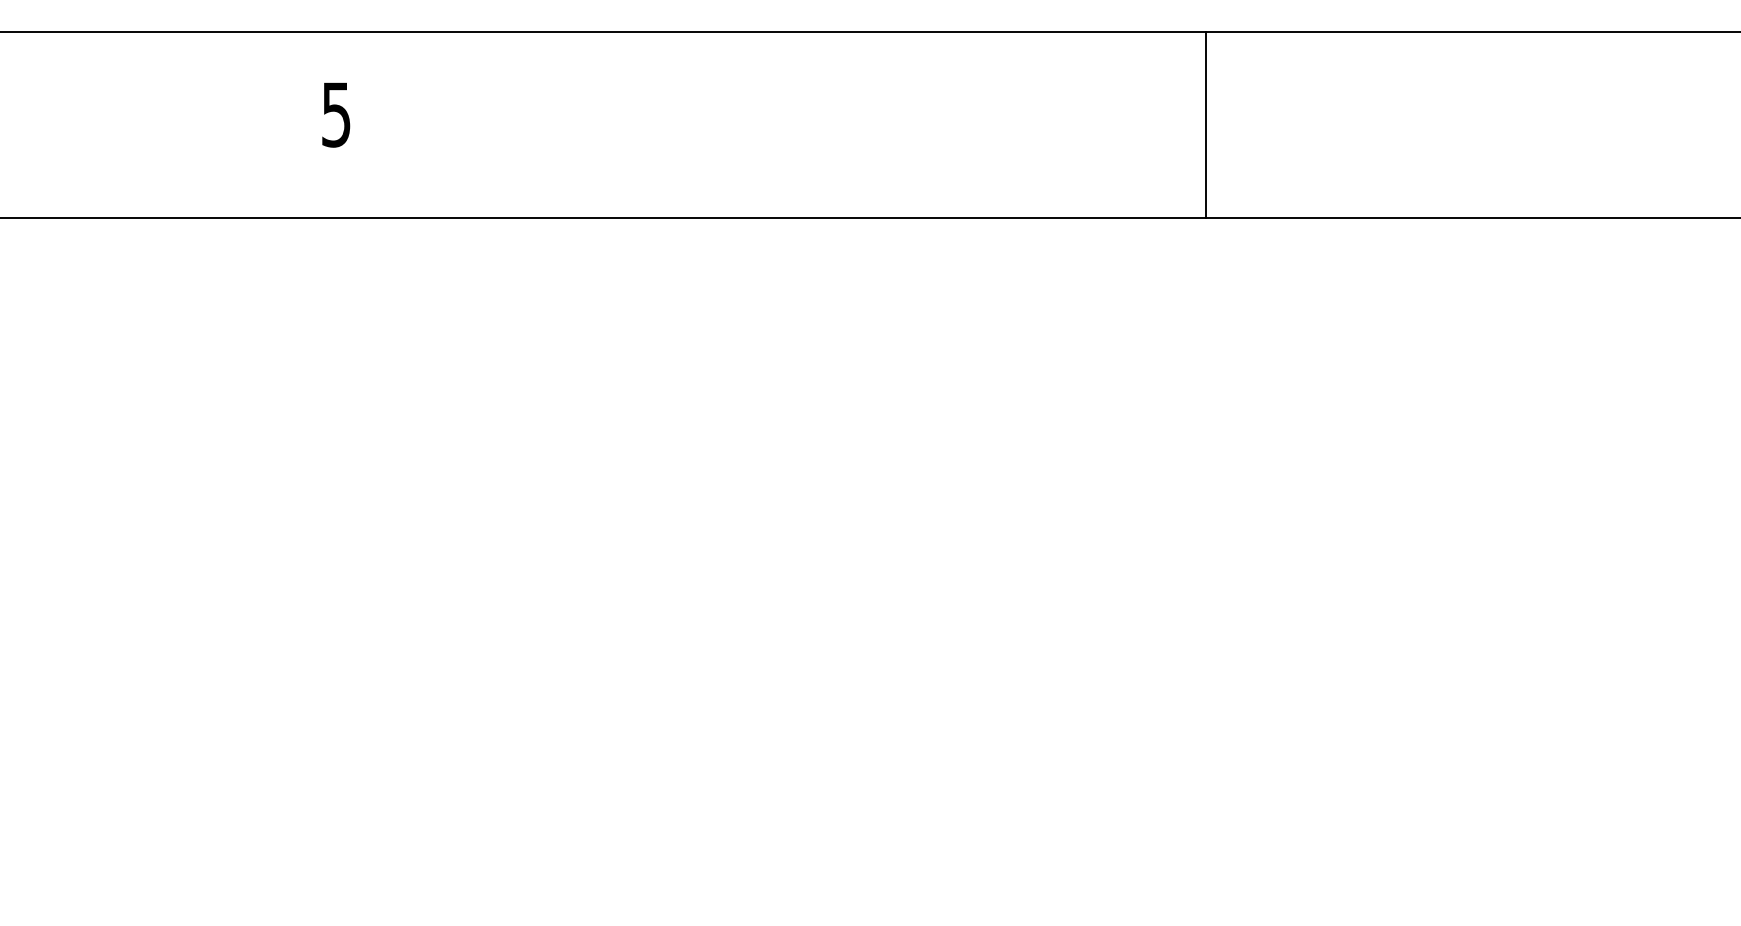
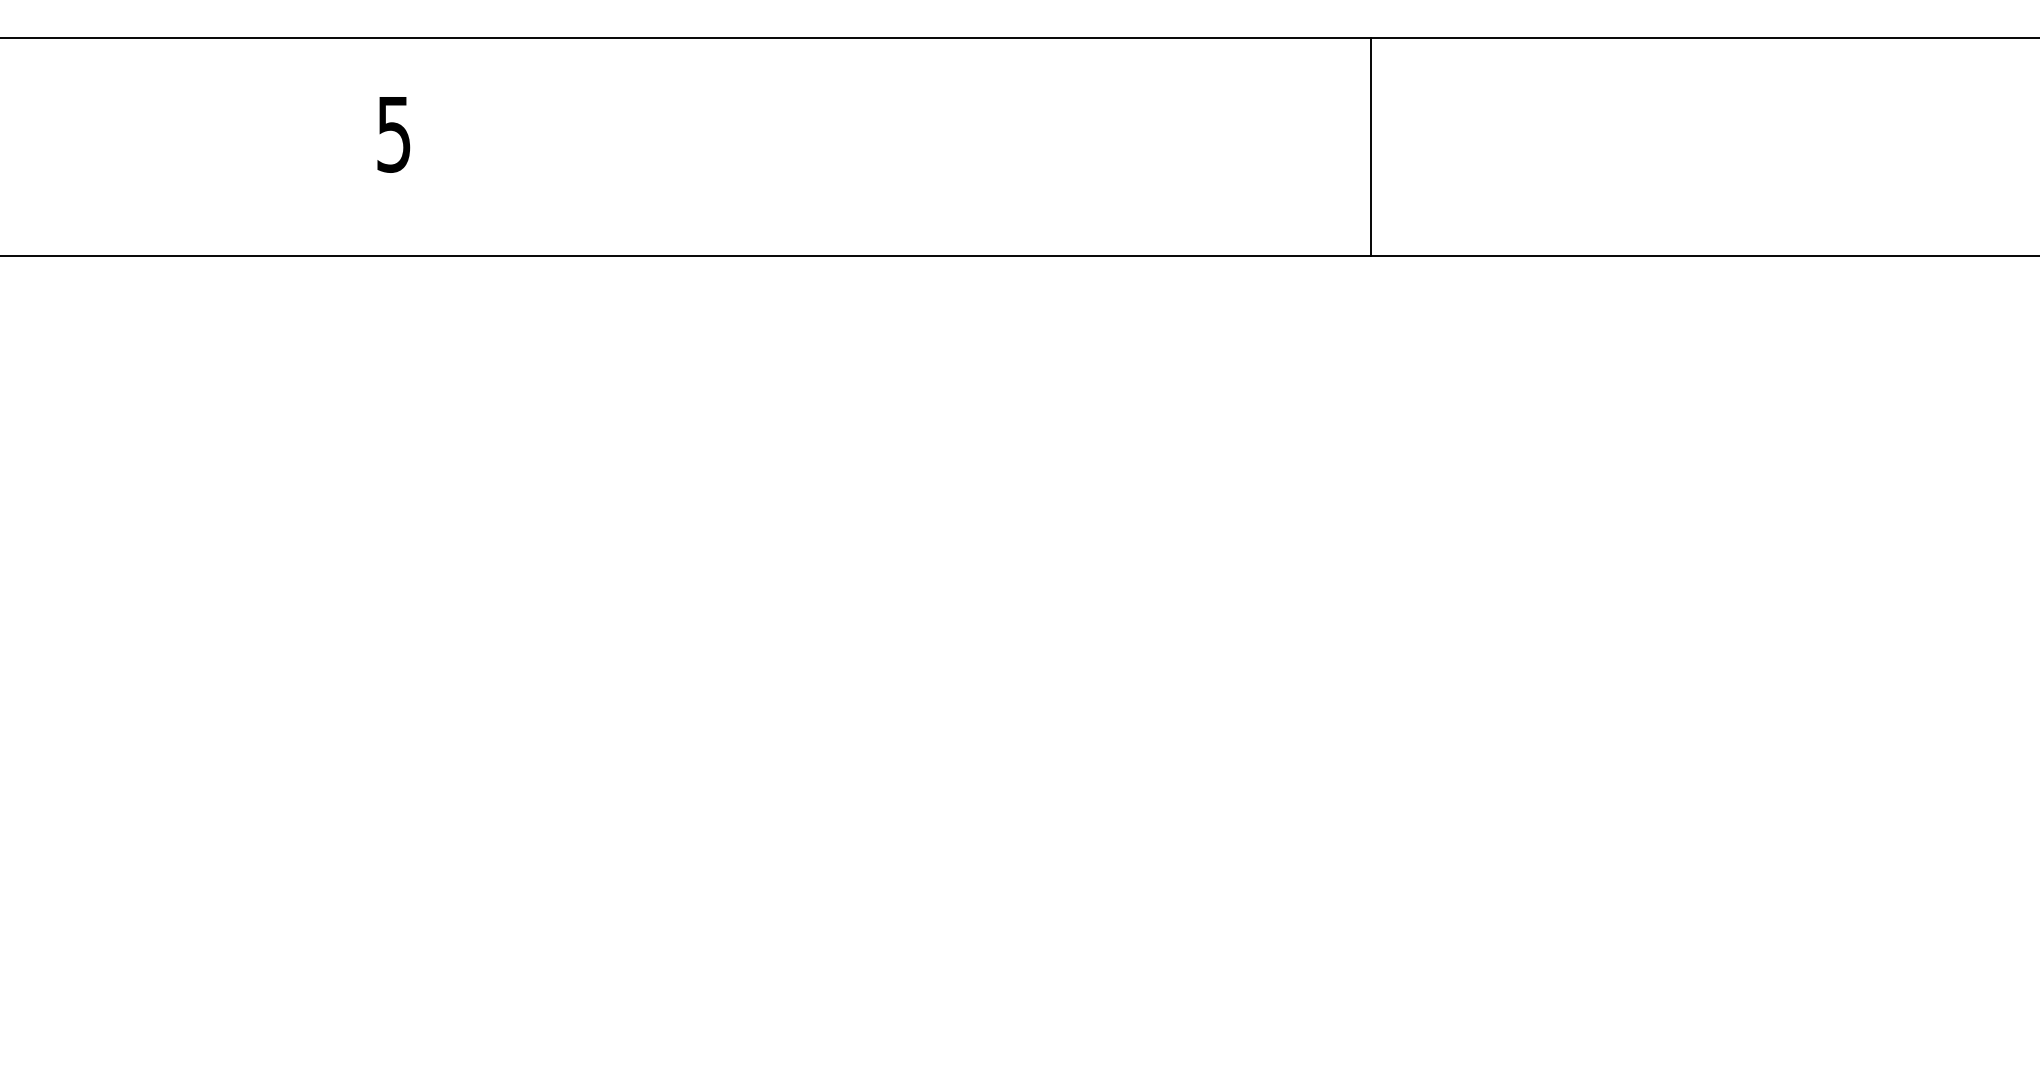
line: (1206, 125) -> (1370, 146), moved

